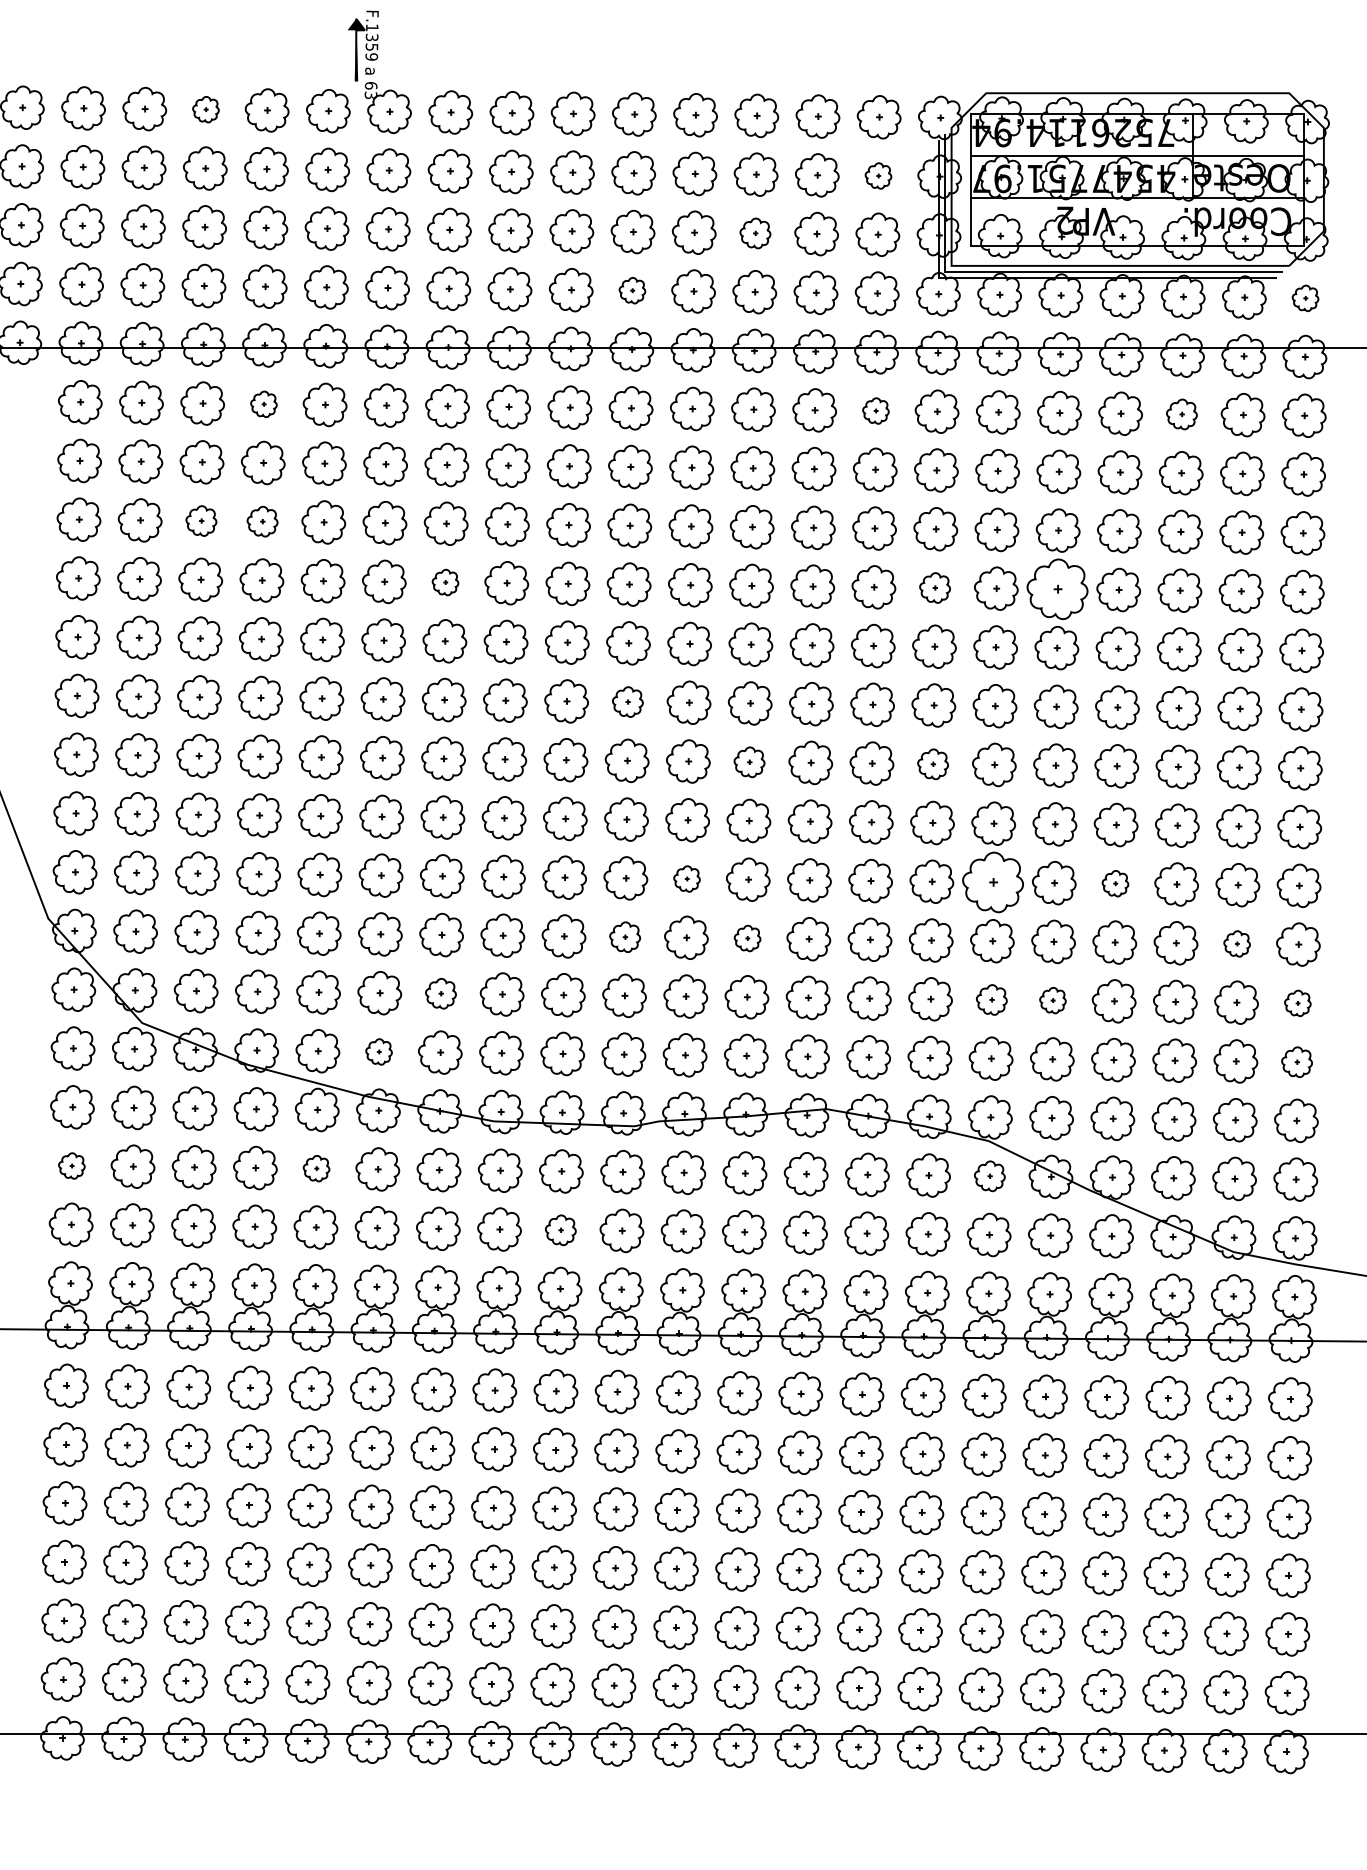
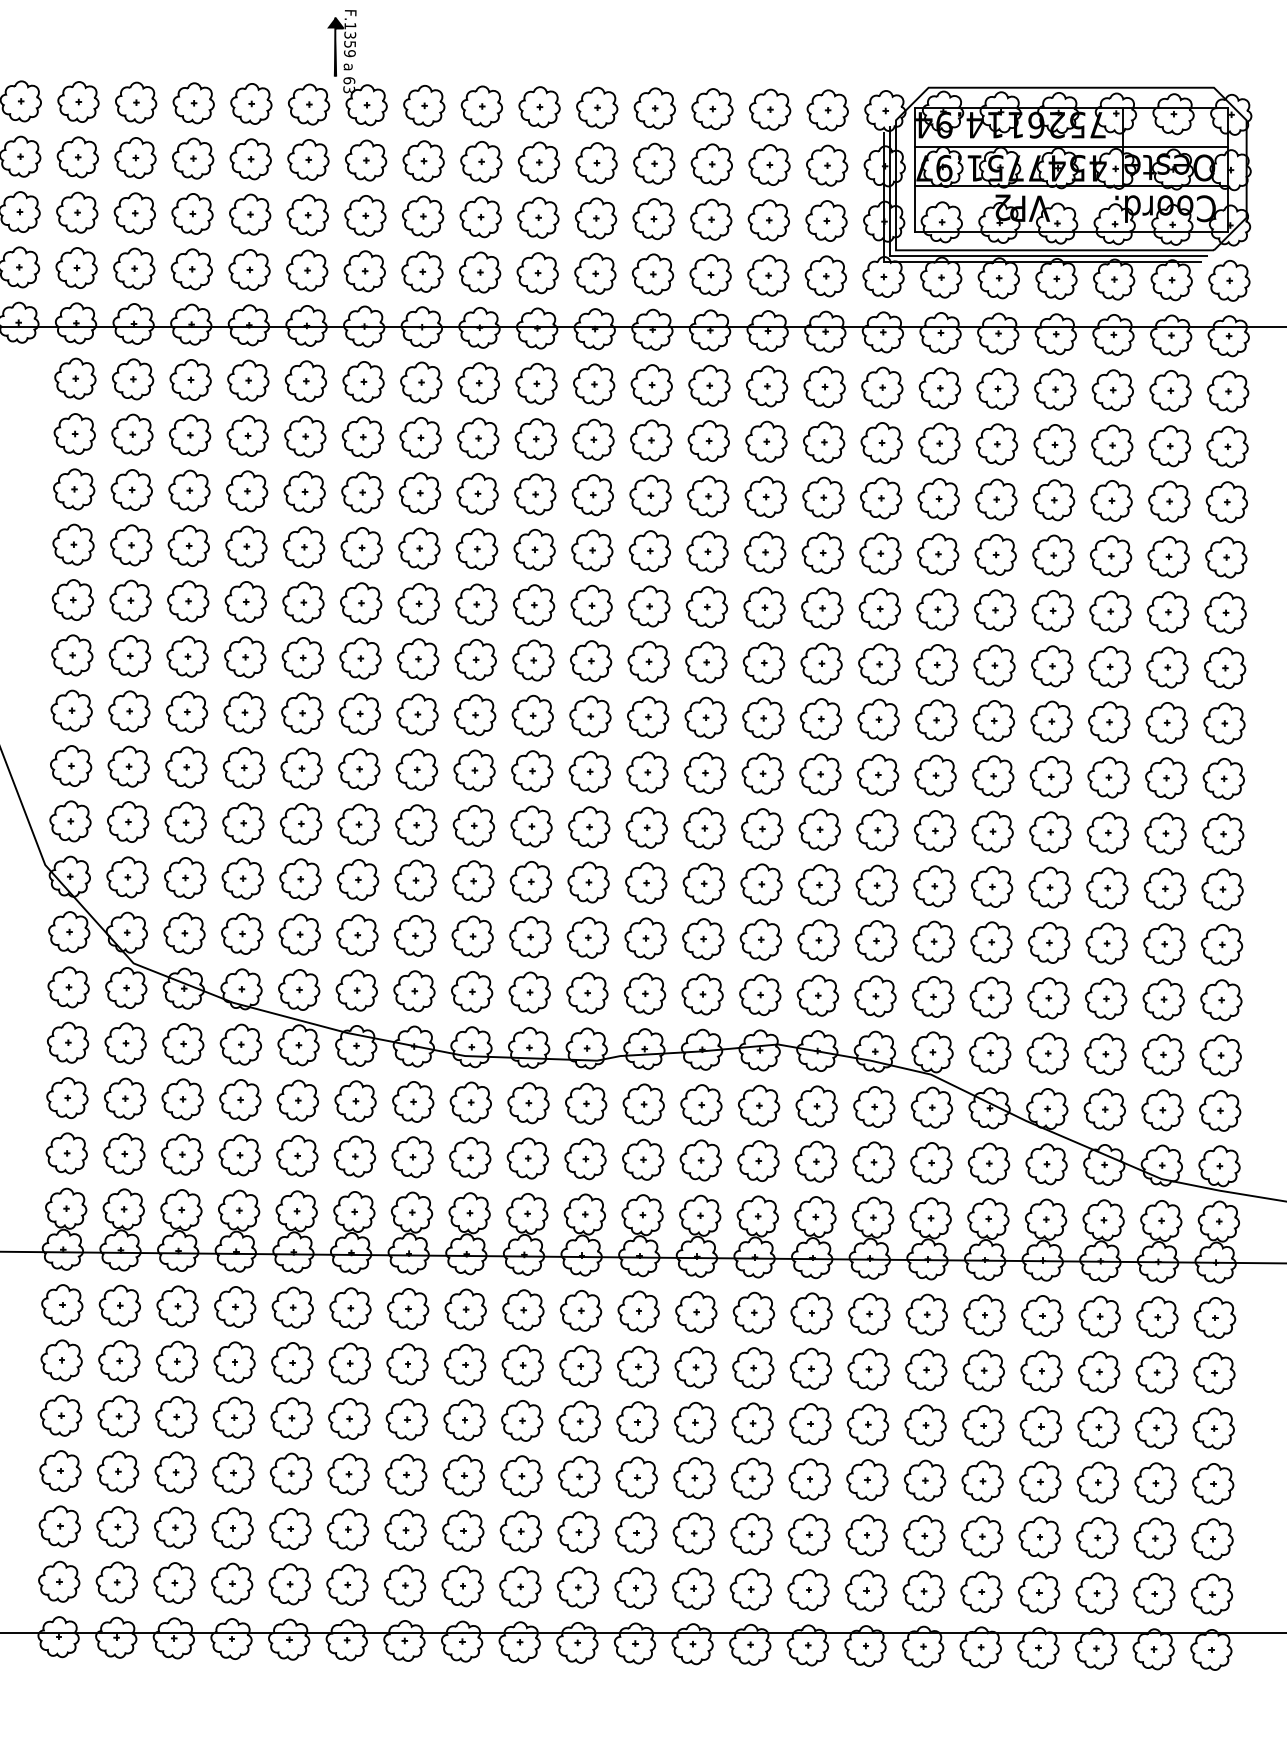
part: (205, 109) -> (193, 103), size x1.67
part: (878, 175) -> (827, 165), size x1.67
part: (755, 233) -> (711, 219), size x1.43
part: (632, 290) -> (595, 273), size x1.67
part: (1305, 298) -> (1229, 281), size x1.67
part: (263, 404) -> (247, 380), size x1.67
part: (875, 410) -> (824, 386), size x1.67
part: (1181, 414) -> (1112, 390), size x1.43
part: (201, 520) -> (189, 490), size x1.43
part: (262, 521) -> (247, 491), size x1.43
part: (445, 582) -> (419, 548), size x1.67
part: (934, 587) -> (879, 553), size x1.43
part: (1057, 589) -> (995, 555), size x0.71
part: (627, 701) -> (590, 660), size x1.43
part: (749, 762) -> (705, 718), size x1.43
part: (932, 764) -> (878, 719), size x1.43
part: (686, 878) -> (646, 827), size x1.67
part: (992, 882) -> (934, 831), size x0.71
part: (1115, 883) -> (1050, 831), size x1.67
part: (624, 937) -> (587, 882), size x1.43
part: (747, 938) -> (703, 883), size x1.67
part: (1236, 943) -> (1164, 888), size x1.67
part: (440, 993) -> (414, 935), size x1.43
part: (991, 999) -> (933, 941), size x1.43
part: (1052, 1000) -> (991, 942), size x1.67
part: (1297, 1003) -> (1221, 945), size x1.67
part: (378, 1051) -> (356, 990), size x1.67
part: (1296, 1062) -> (1220, 1000), size x1.43
part: (71, 1165) -> (67, 1097), size x1.67
part: (316, 1168) -> (297, 1100), size x1.67
part: (989, 1176) -> (931, 1107), size x1.43
part: (560, 1230) -> (527, 1158), size x1.43

